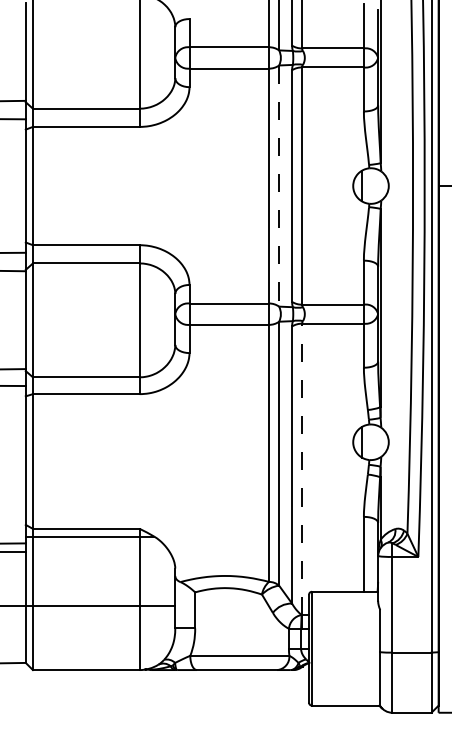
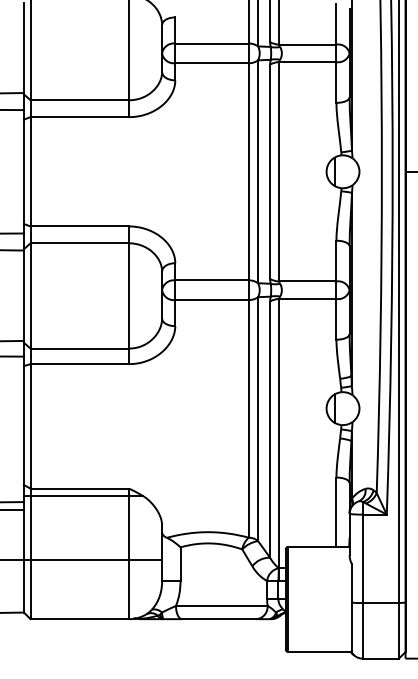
line: (279, 186) -> (258, 172), dashed -> solid
line: (302, 469) -> (279, 433), dashed -> solid

